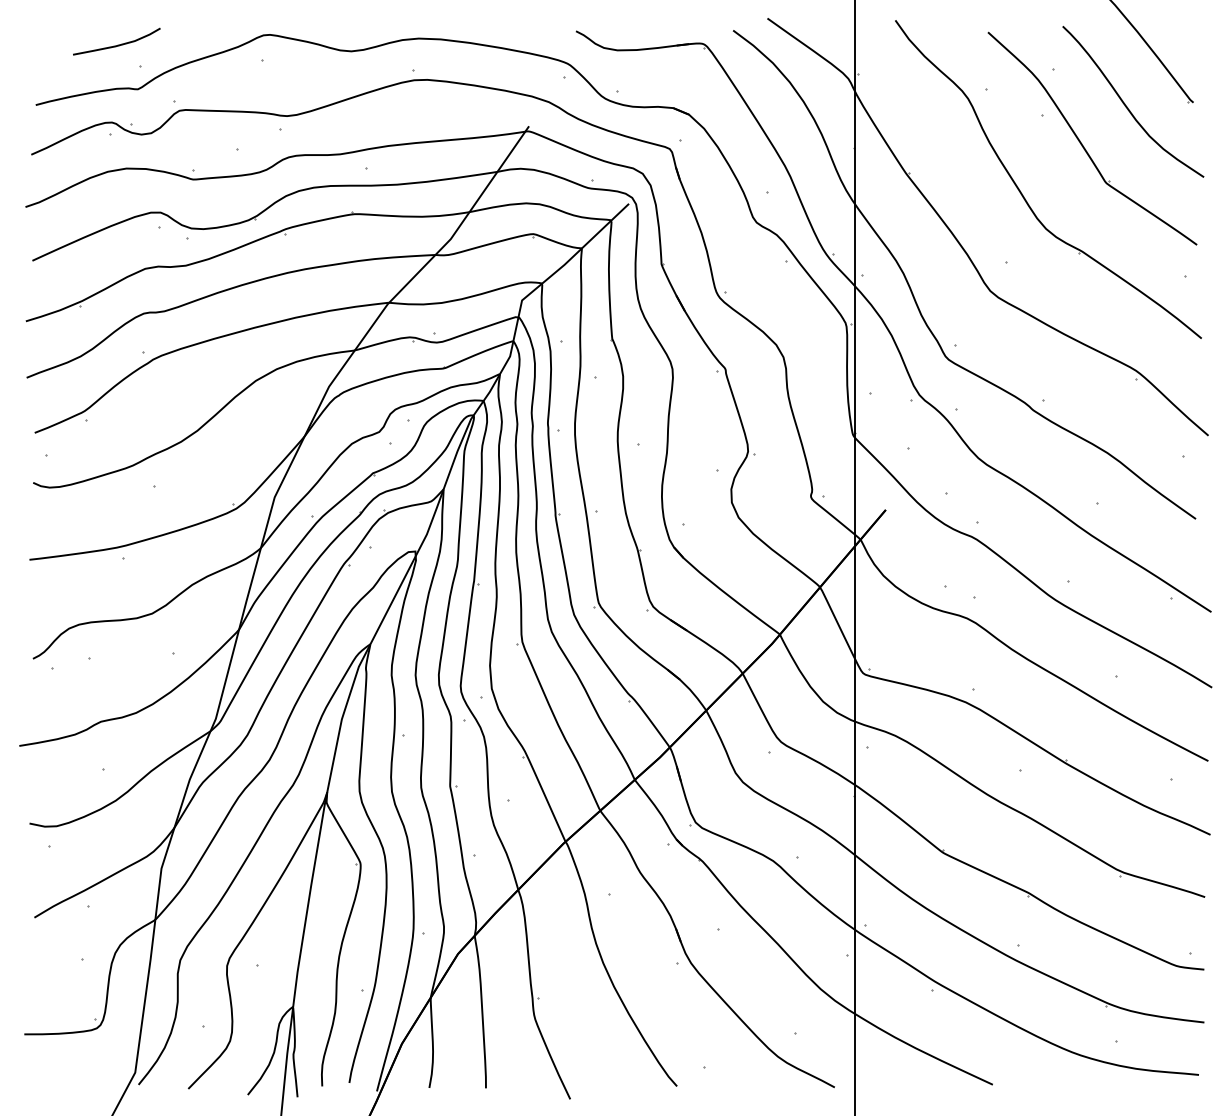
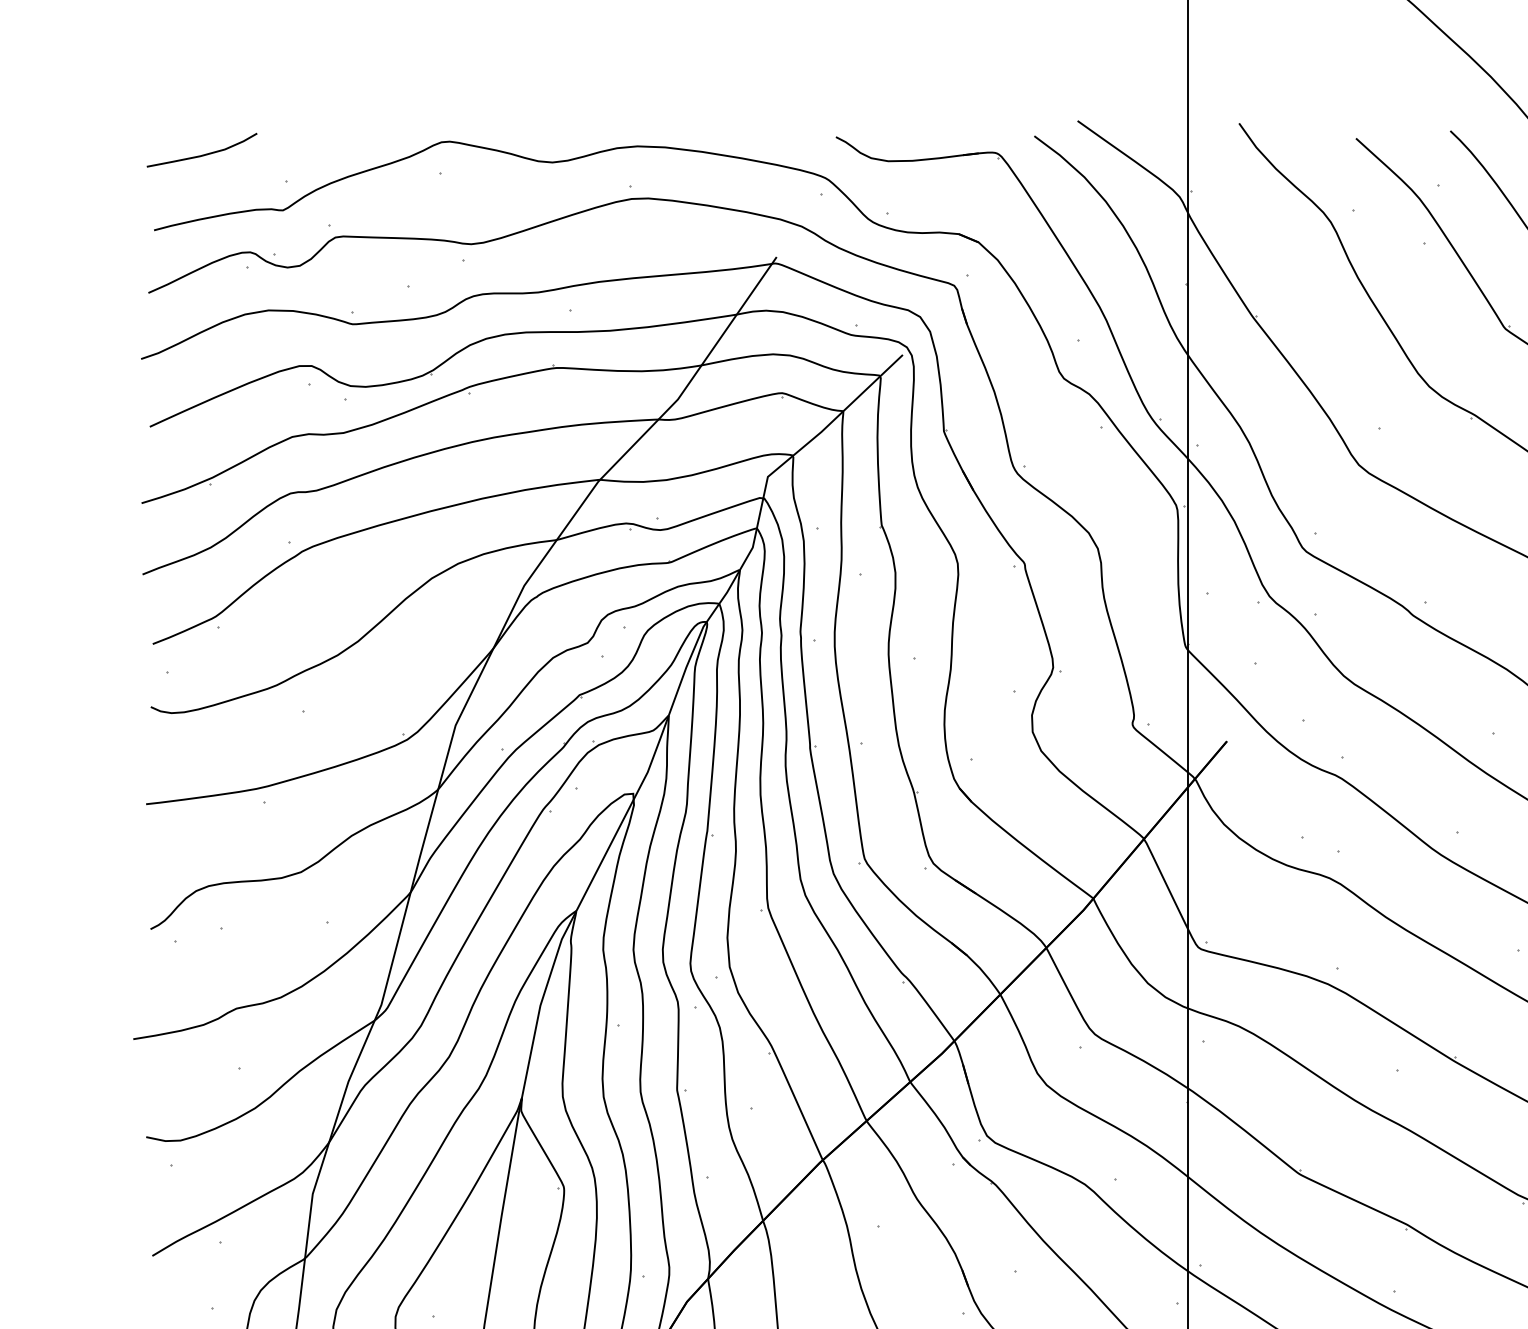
curve: (117, 44) -> (202, 153), moved

